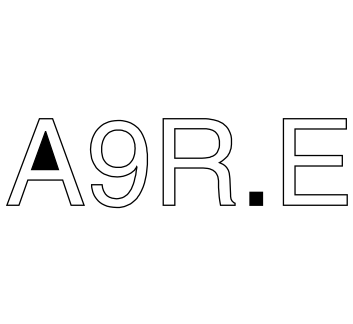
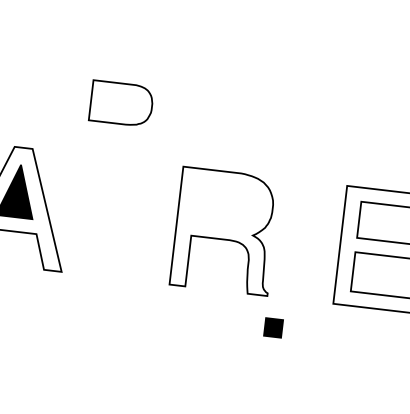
part: (196, 143) -> (120, 103), moved
part: (118, 163) -> (115, 220), removed
part: (256, 198) -> (273, 327), moved

